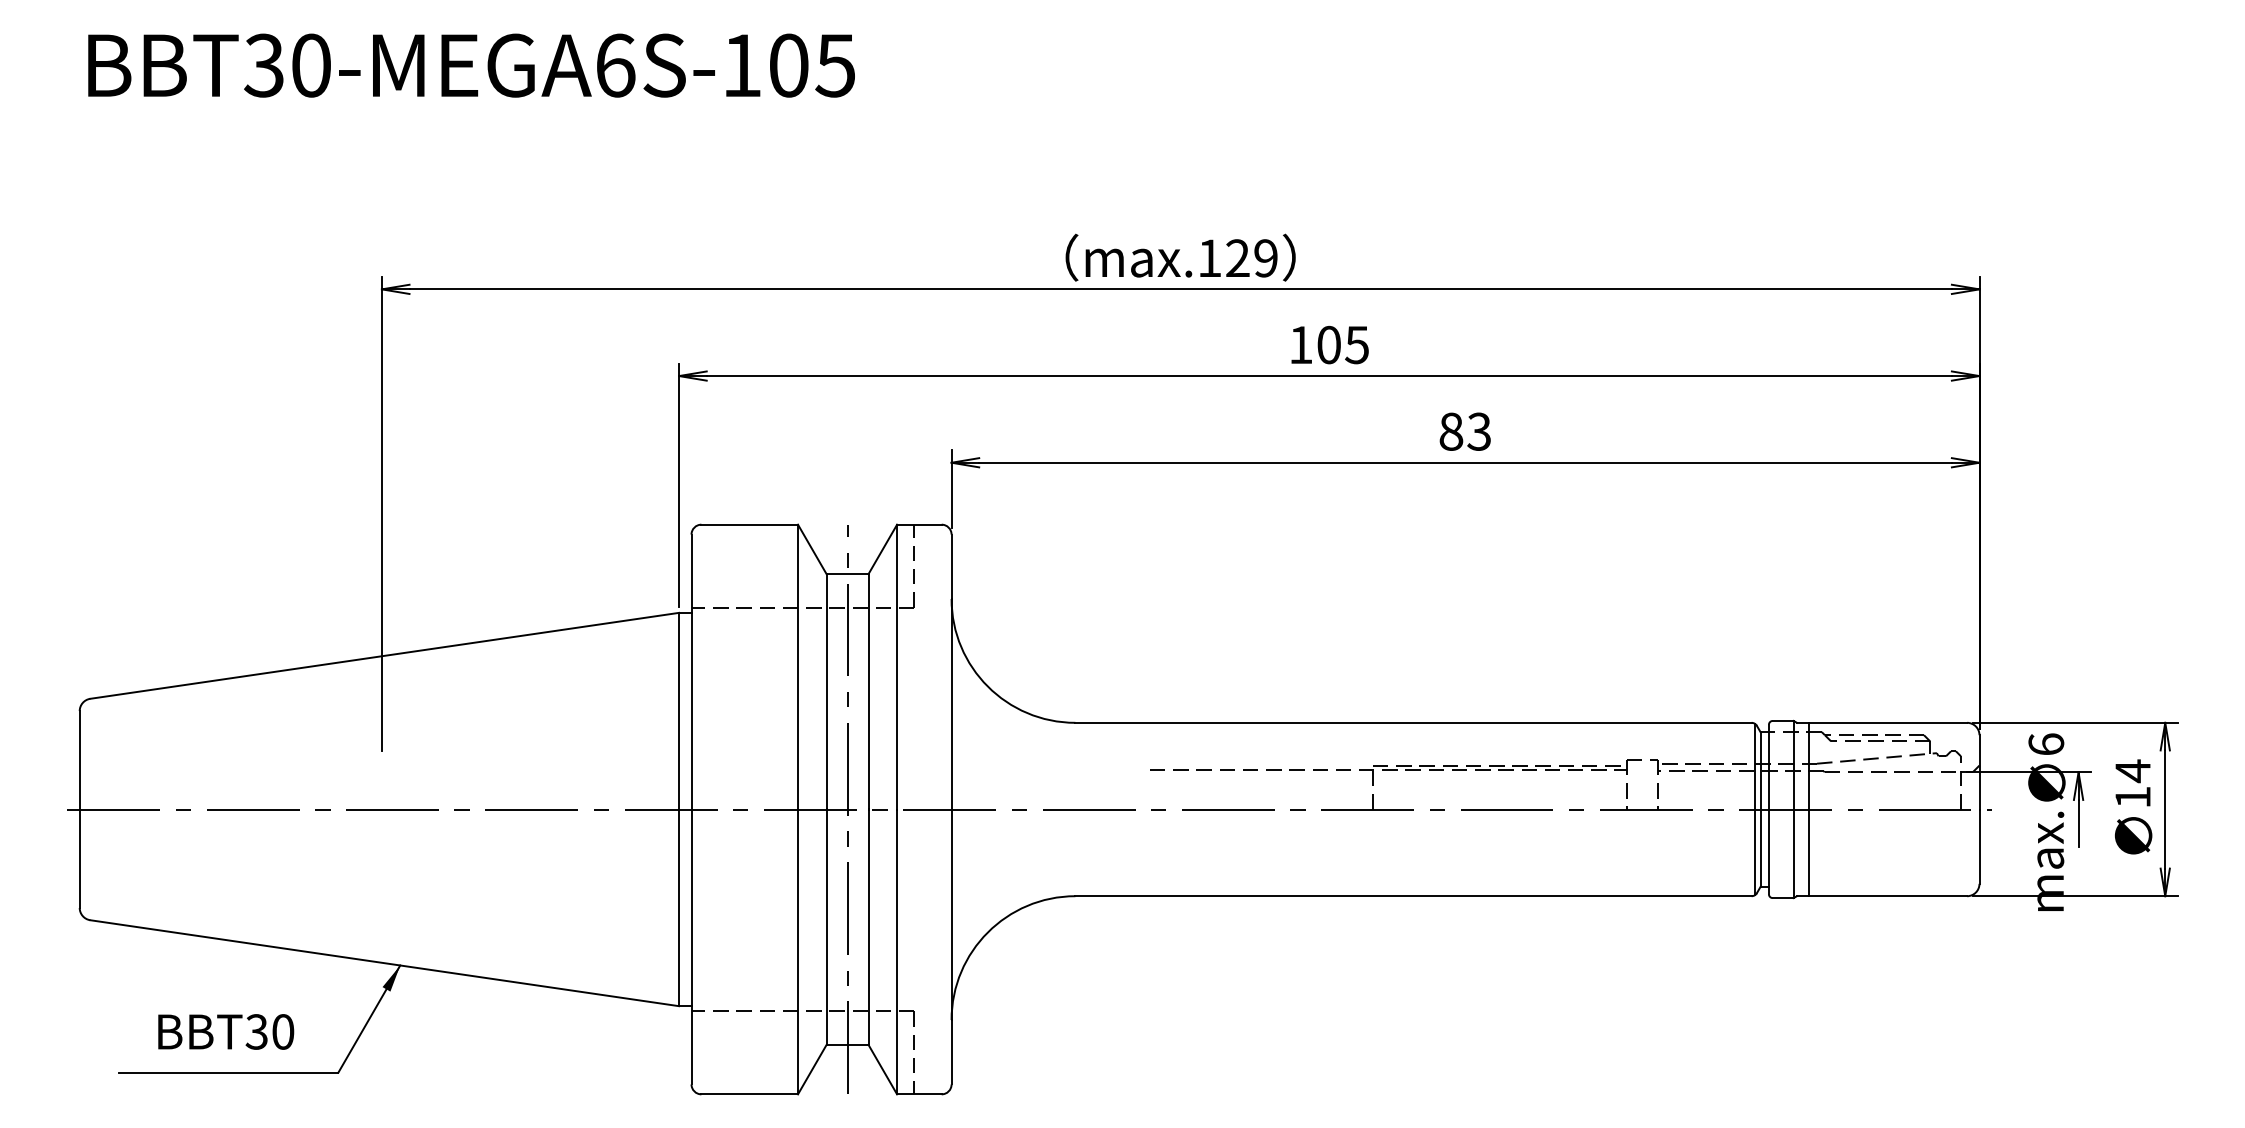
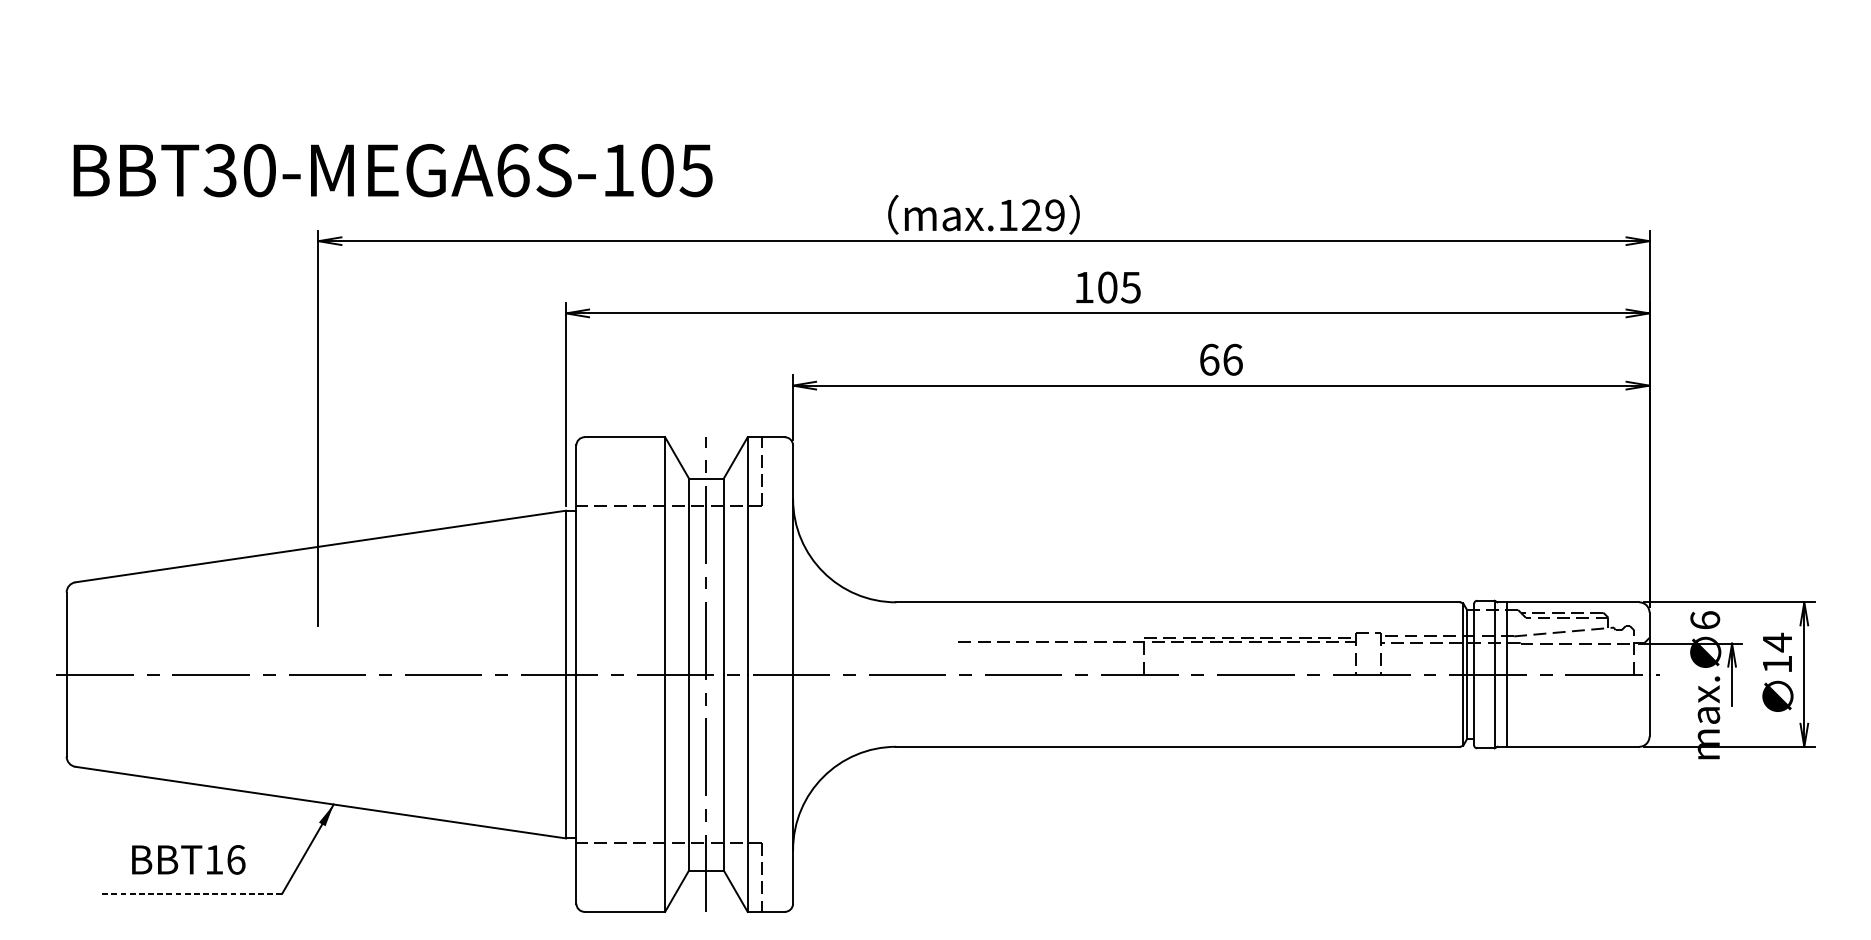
text: (471, 65) -> (393, 170), moved
text: (1465, 431) -> (1221, 359), 83 -> 66
text: (269, 1031) -> (224, 859), BBT30 -> BBT16
line: (228, 1072) -> (190, 893), solid -> dashed

